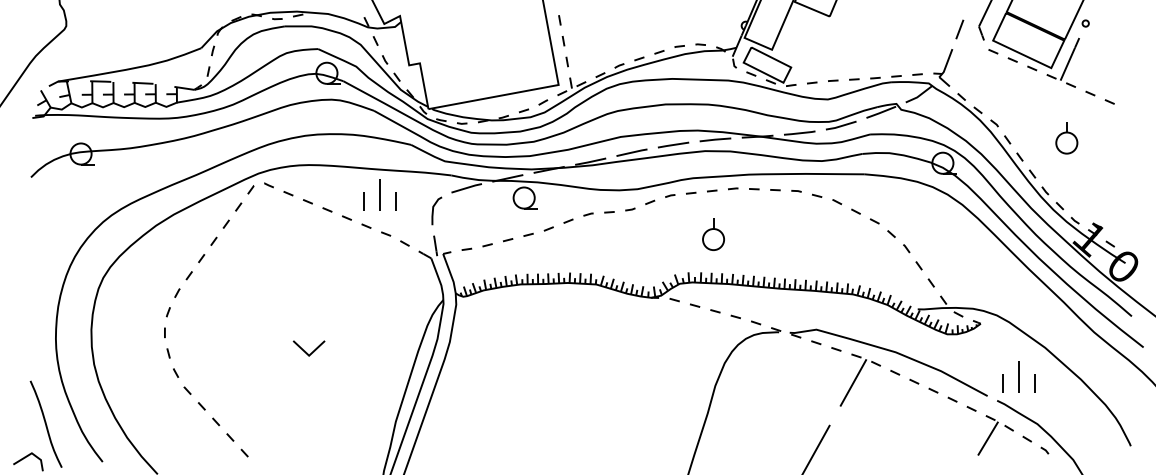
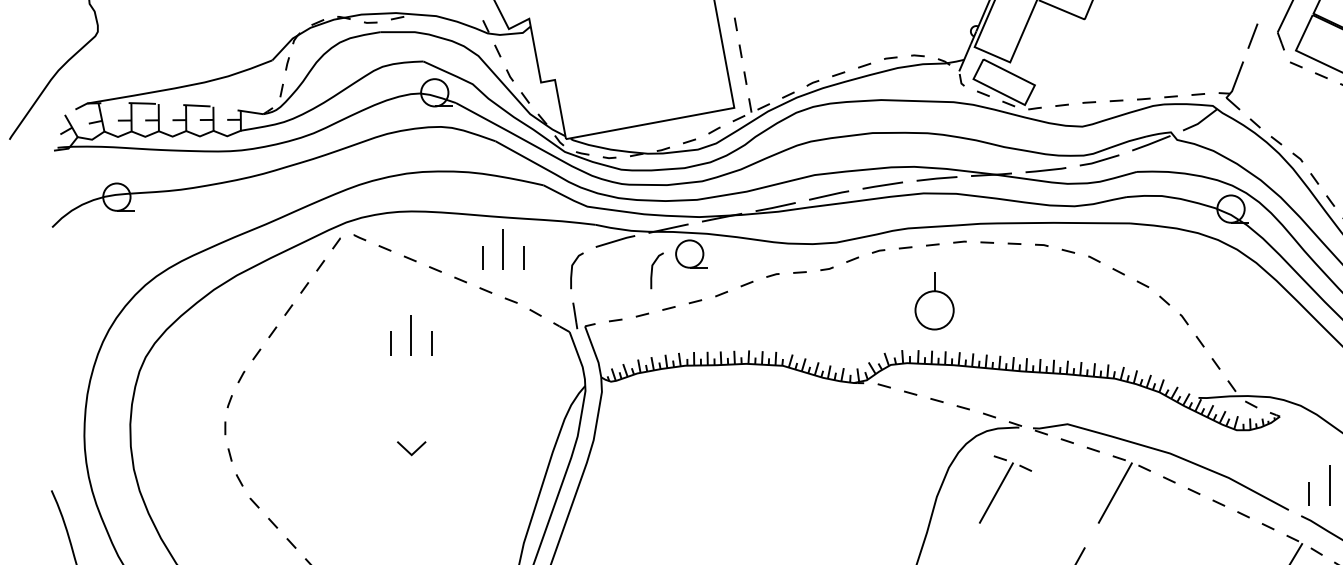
line: (495, 210) -> (652, 270), added
part: (713, 234) -> (934, 301), size x1.4
part: (308, 260) -> (410, 334), added
part: (308, 348) -> (410, 448), size x0.7
part: (767, 379) -> (1004, 488), added

